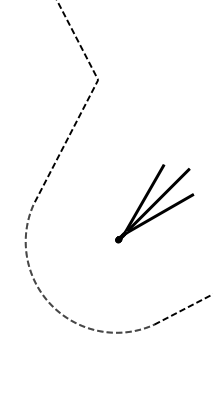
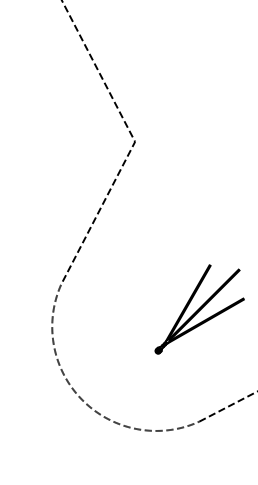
part: (154, 203) -> (199, 309), moved

